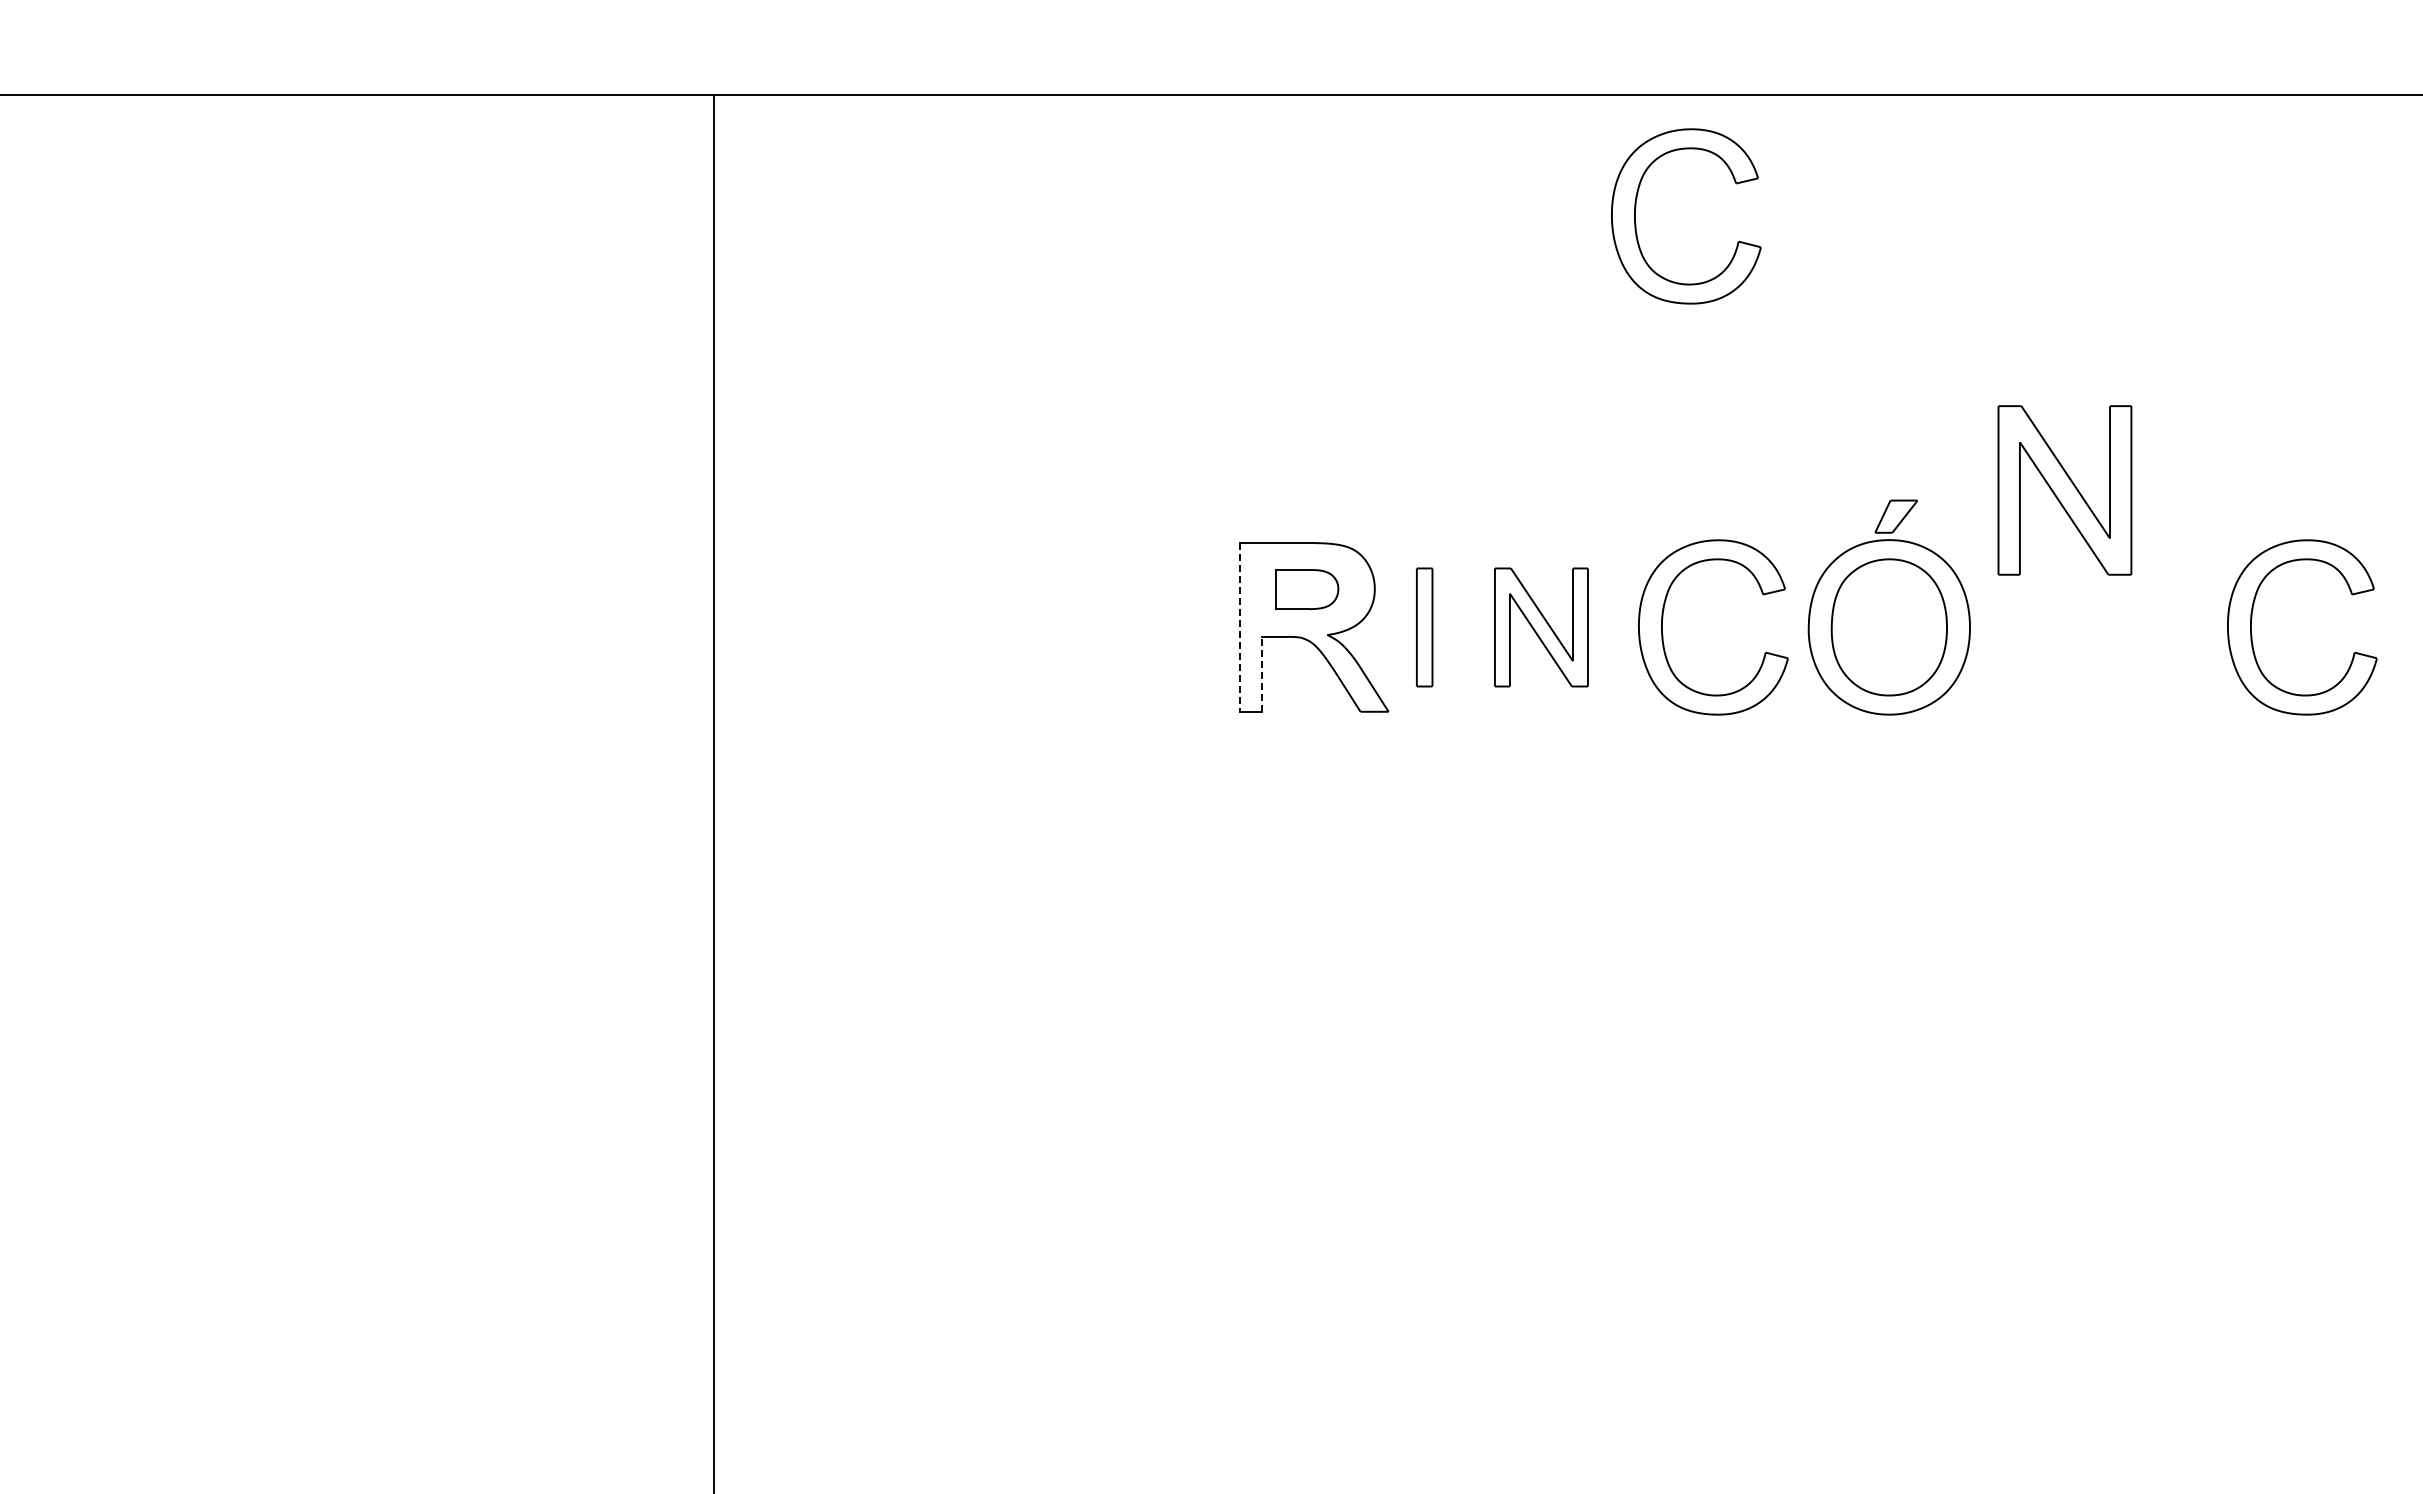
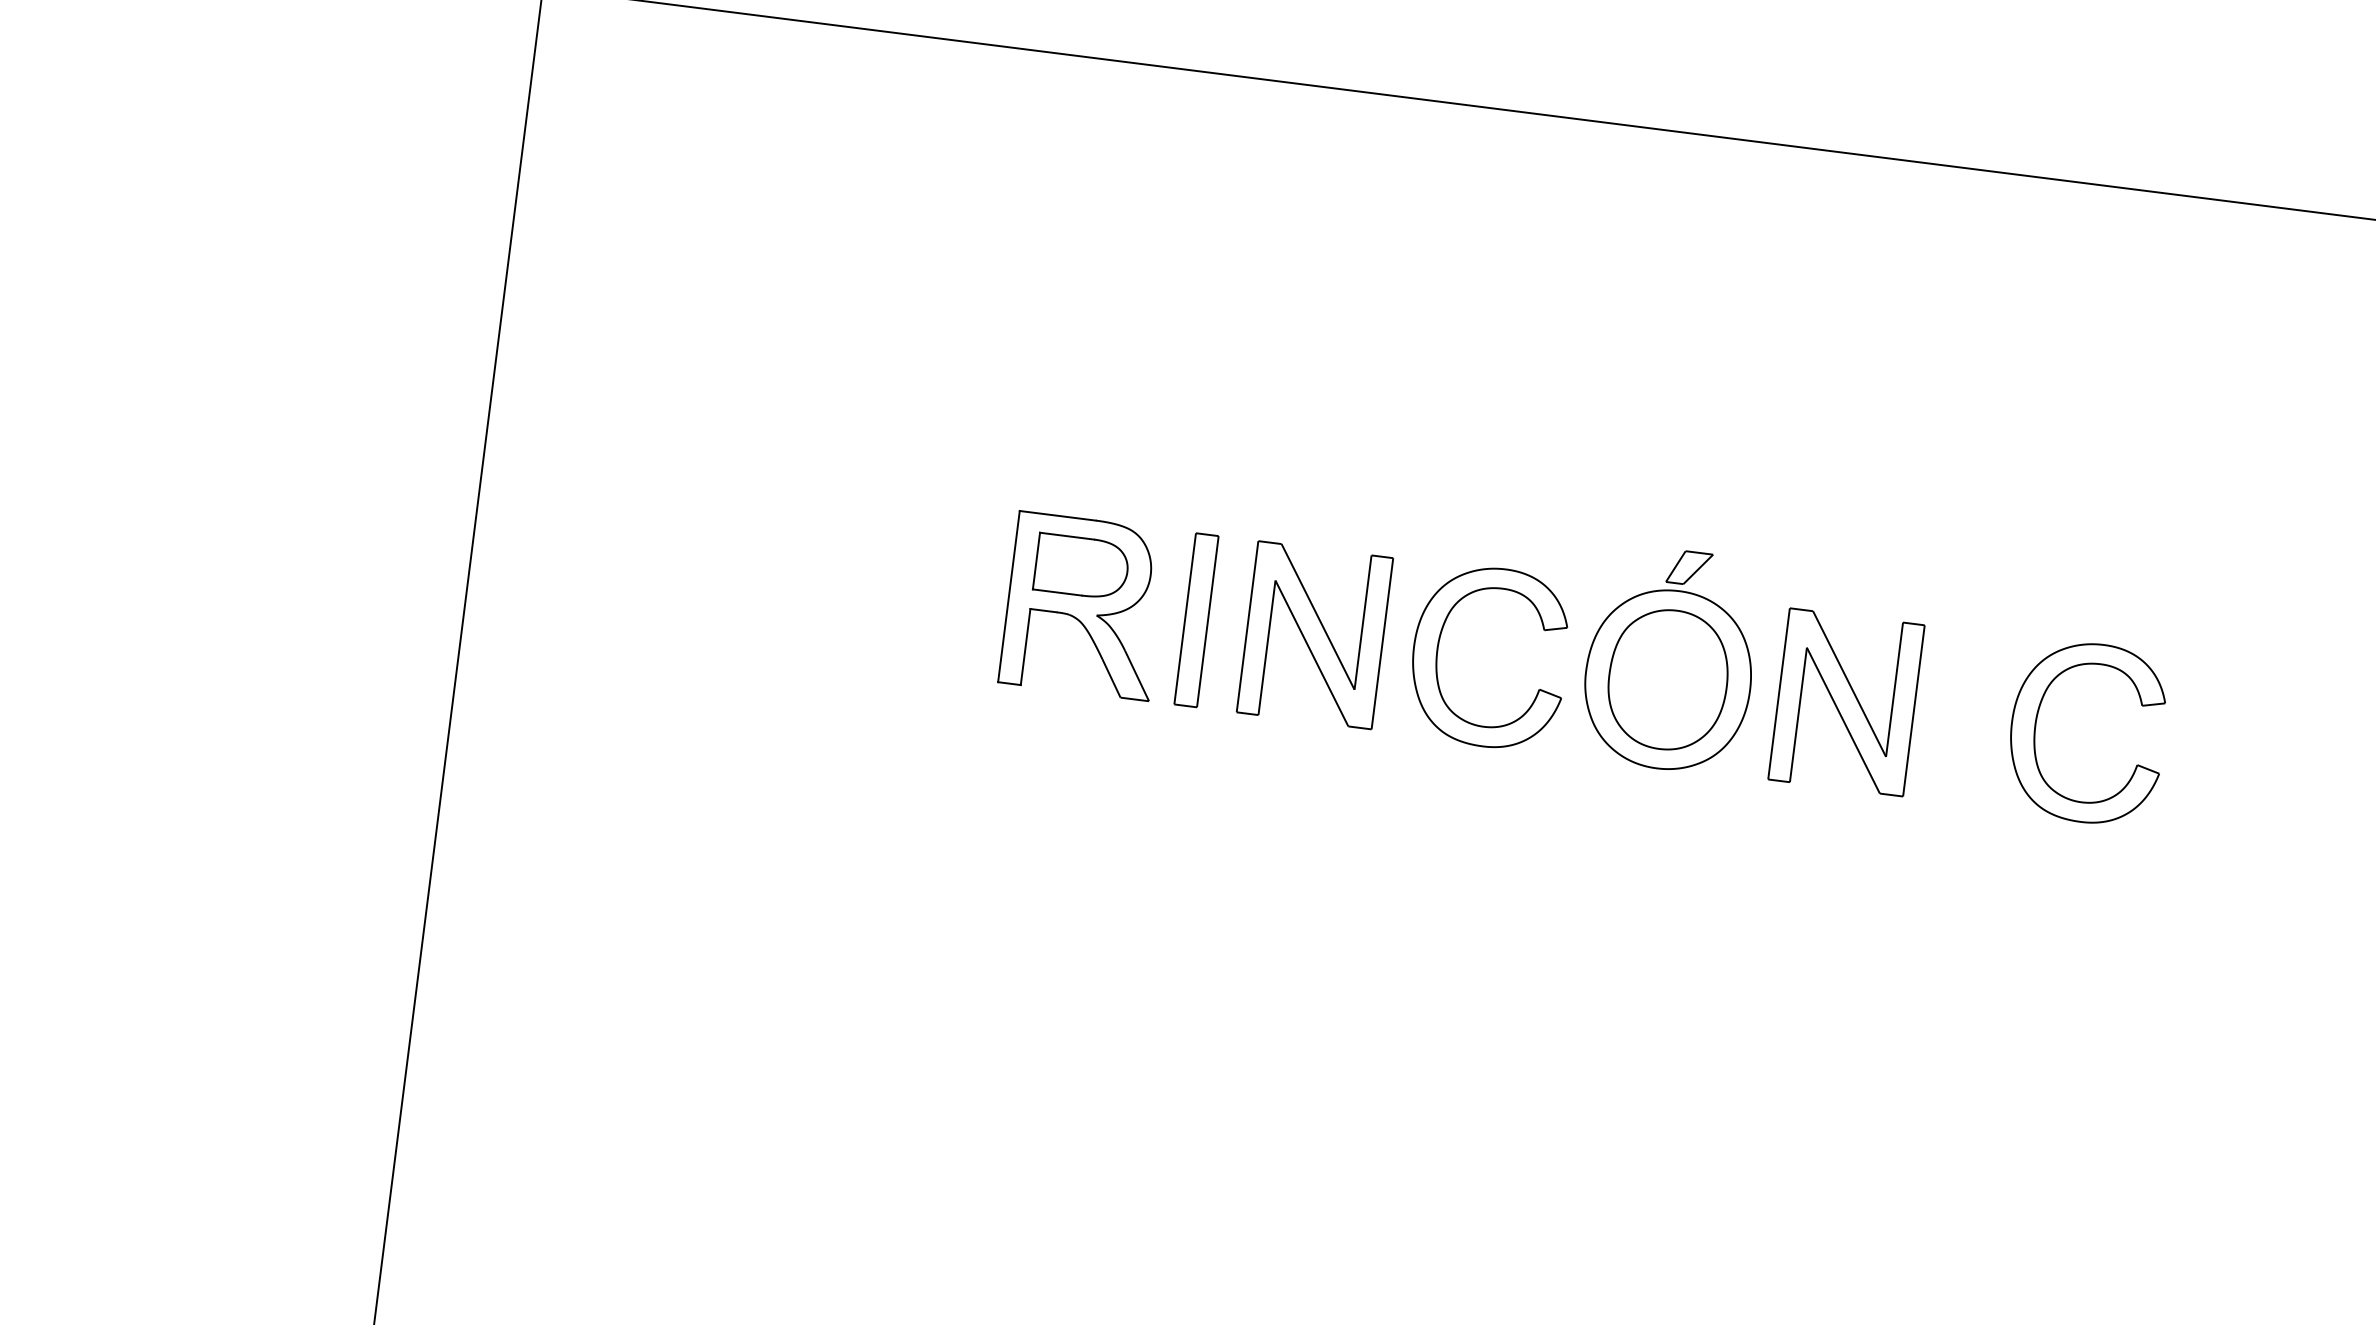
part: (1636, 223) -> (1463, 237), removed
part: (2064, 490) -> (1846, 702), moved
part: (1306, 589) -> (1081, 566), size x1.43
line: (1239, 627) -> (1008, 596), dashed -> solid
part: (1424, 627) -> (1196, 620), size x1.43
part: (1541, 627) -> (1315, 635), size x1.43
line: (1262, 673) -> (1025, 646), dashed -> solid

